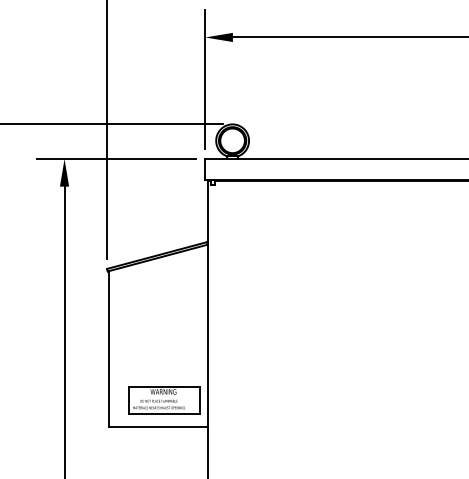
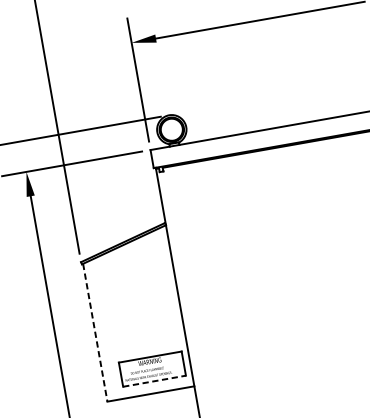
line: (109, 349) -> (95, 332), solid -> dashed
line: (164, 414) -> (154, 381), solid -> dashed

